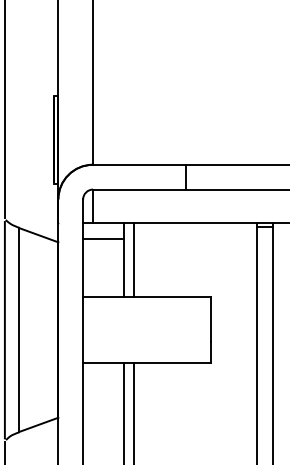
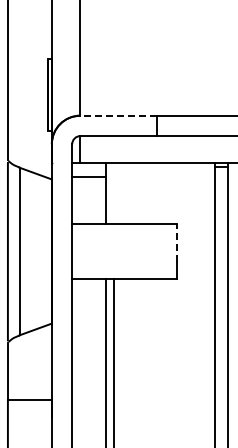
line: (139, 164) -> (118, 115), solid -> dashed
line: (134, 259) -> (114, 193), removed
line: (211, 320) -> (177, 243), solid -> dashed

